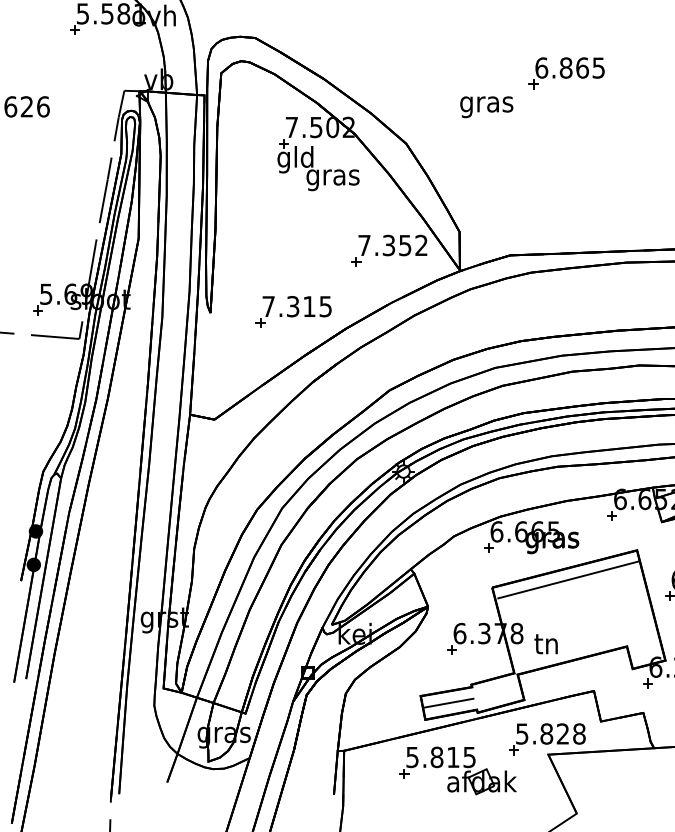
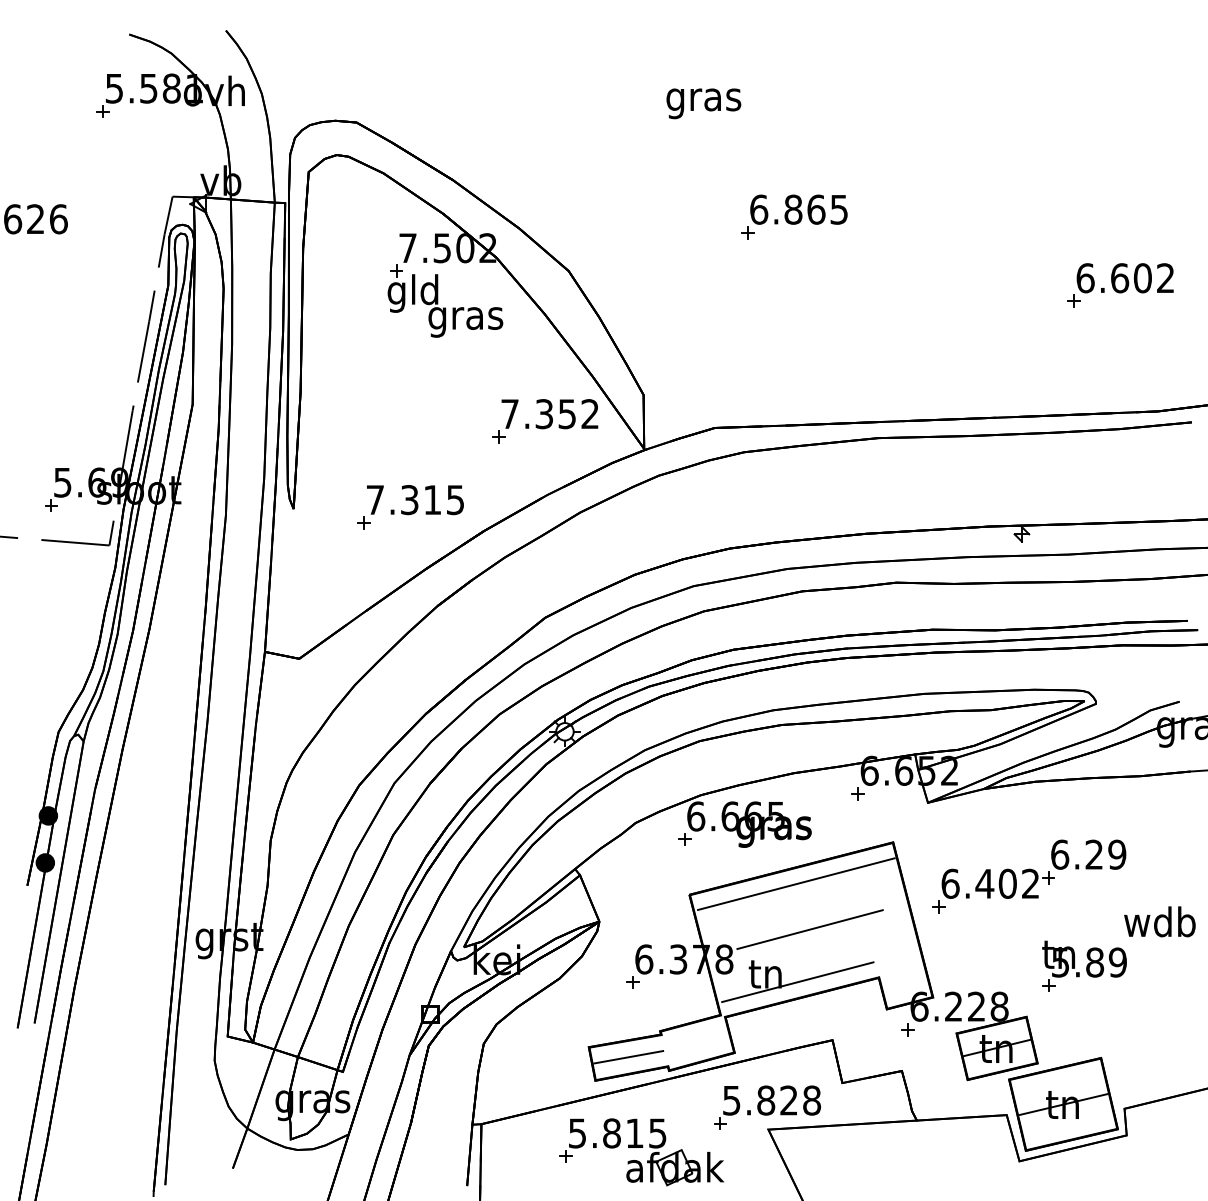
part: (566, 72) -> (794, 216), moved
text: (486, 107) -> (703, 103), moved
line: (577, 612) -> (809, 929), added
line: (569, 649) -> (797, 982), added

